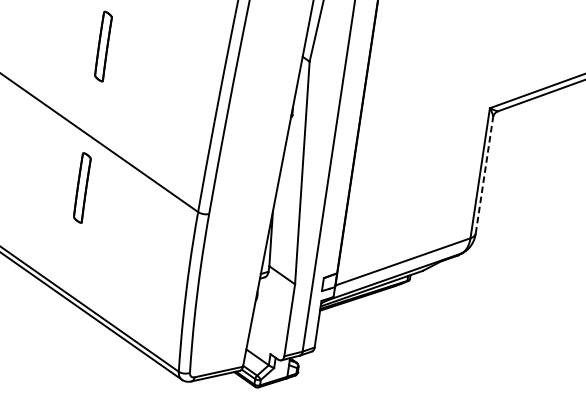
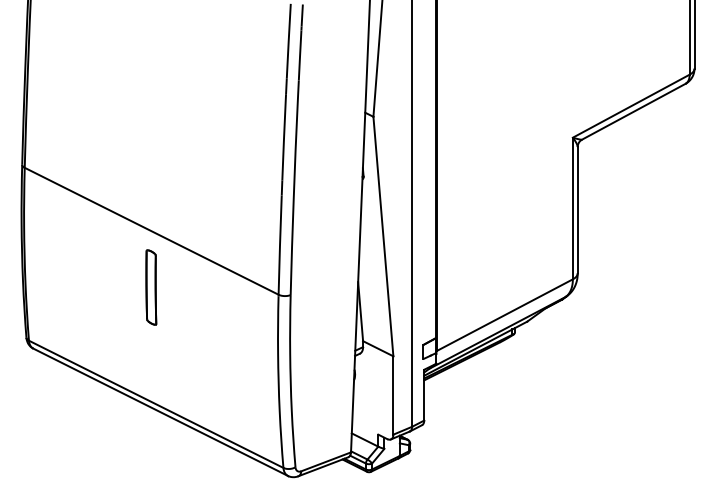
part: (103, 46) -> (151, 133), removed
line: (484, 174) -> (577, 209), dashed -> solid

